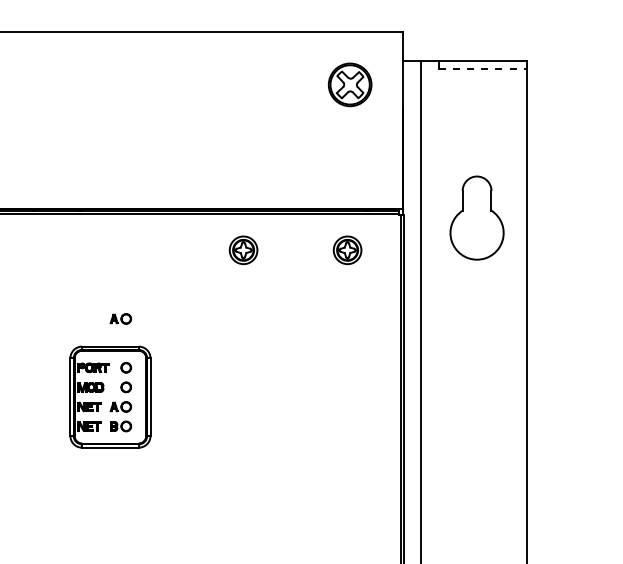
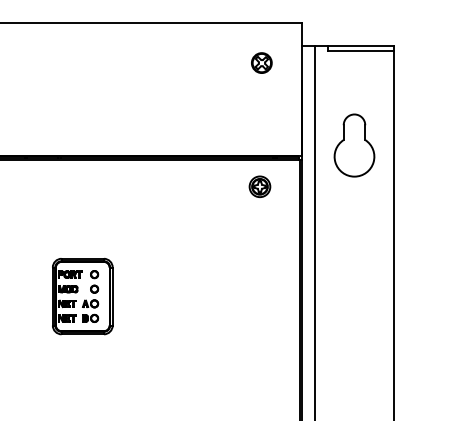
line: (483, 68) -> (361, 50), dashed -> solid
part: (349, 84) -> (261, 62), size x0.62
part: (476, 217) -> (354, 145), moved
part: (243, 249) -> (182, 186), removed
part: (120, 318) -> (90, 237), removed

